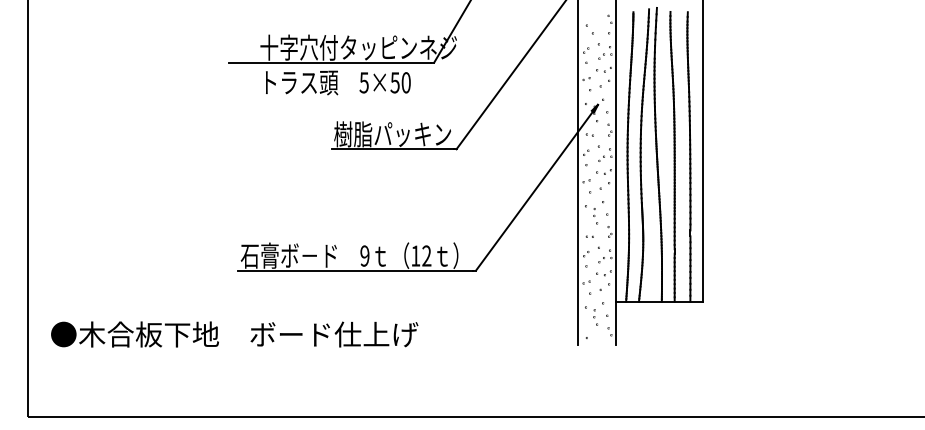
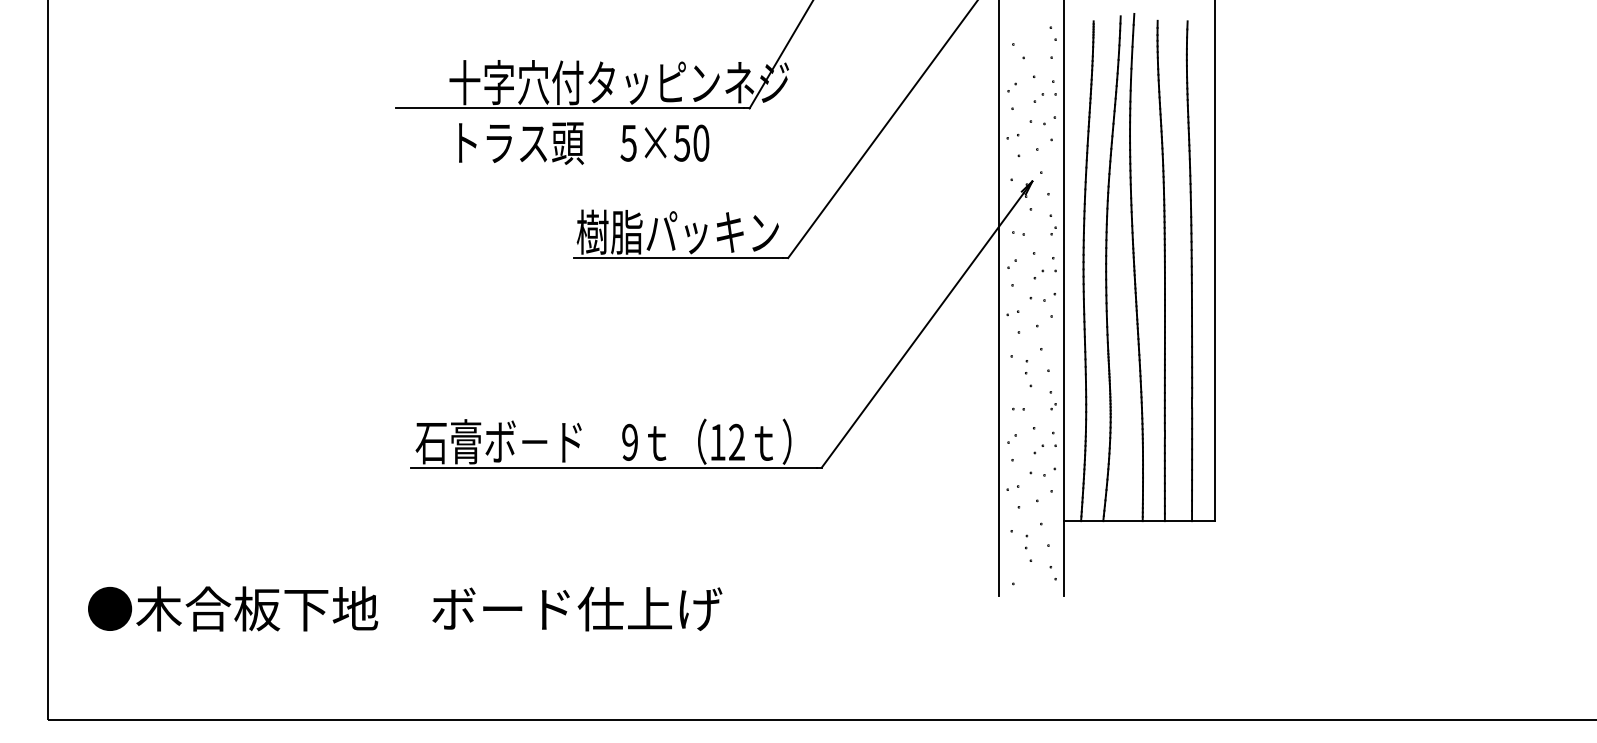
text: (234, 334) -> (404, 608), moved

